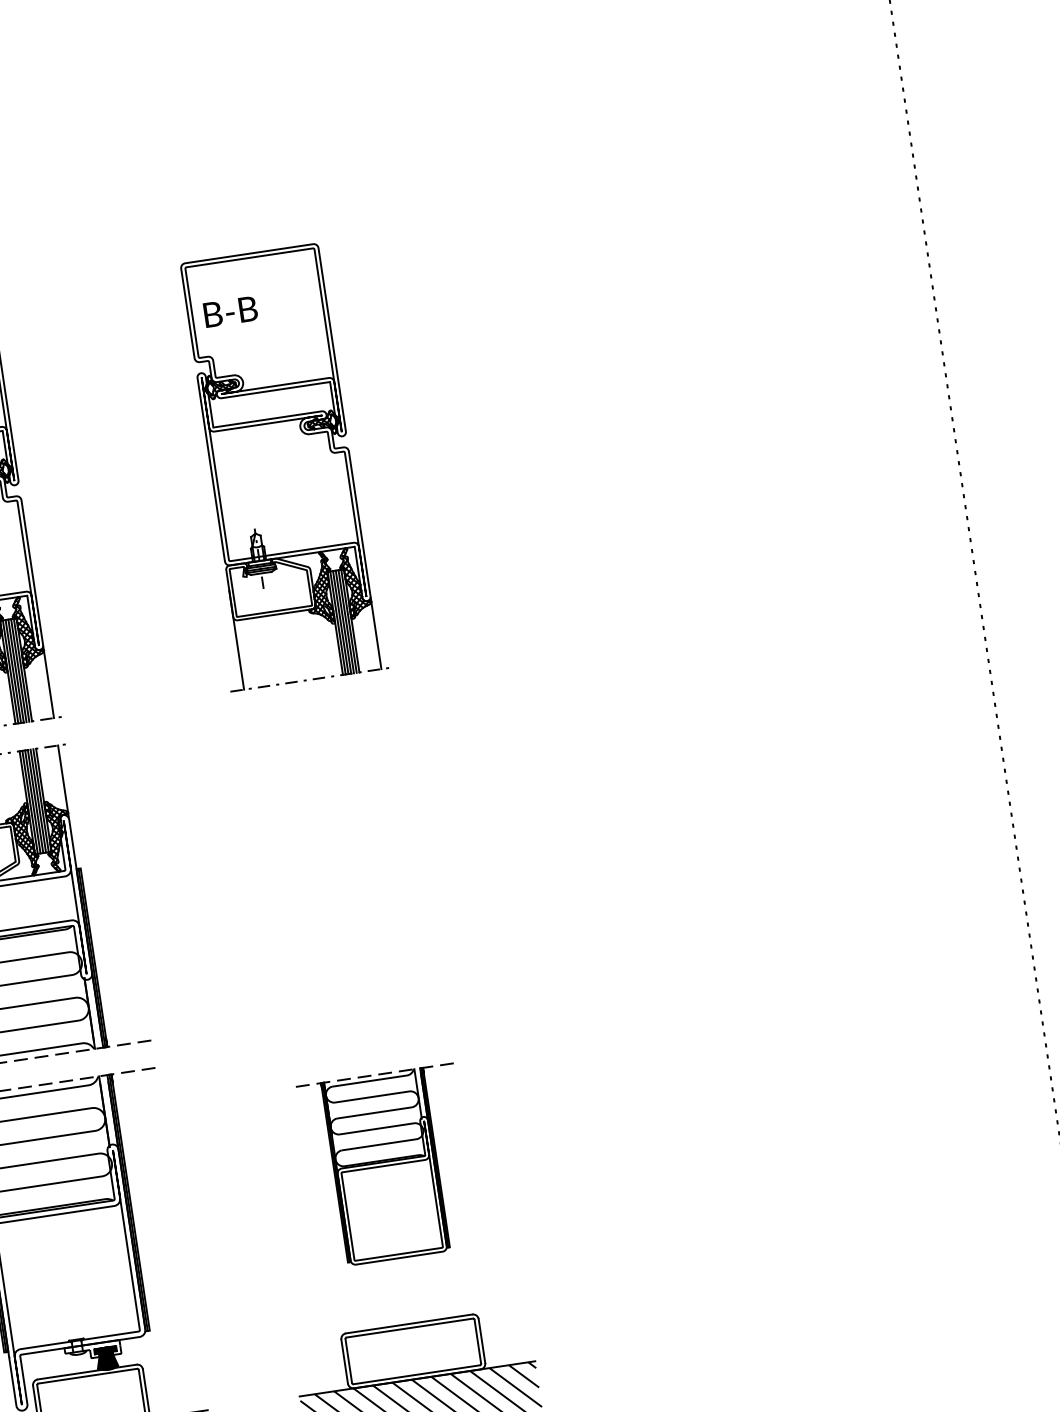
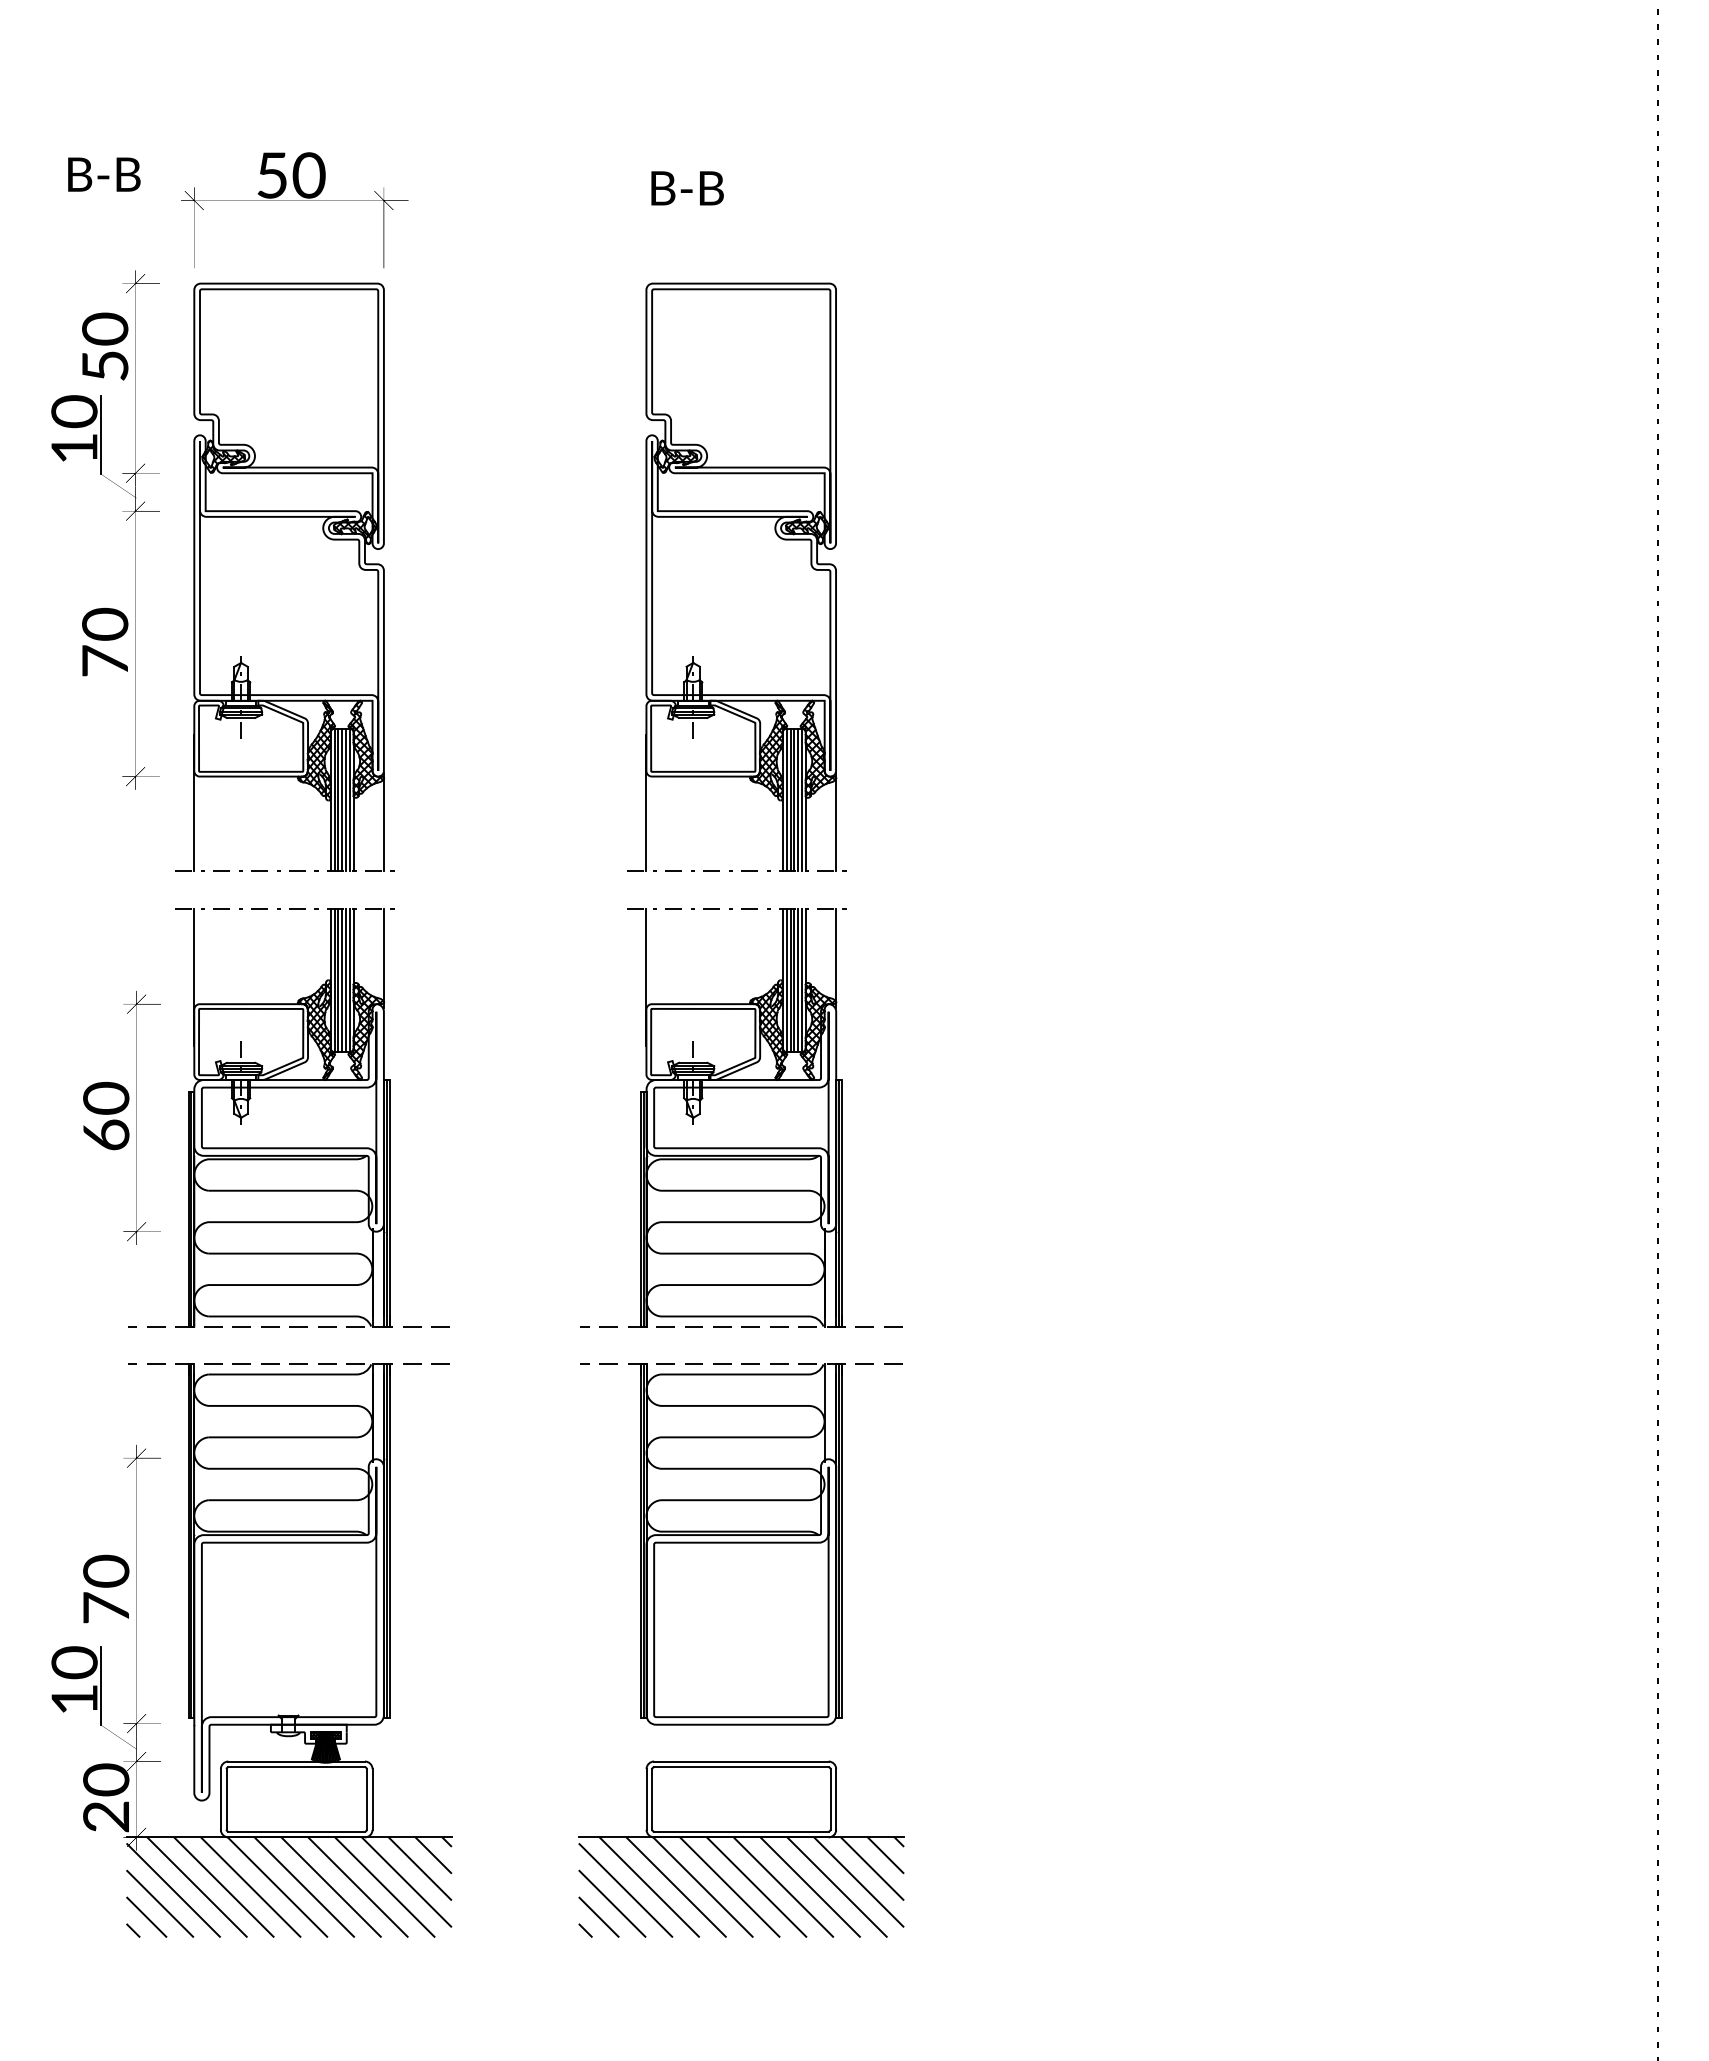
text: (230, 311) -> (687, 188), moved
part: (339, 857) -> (741, 1117), added
part: (385, 1166) -> (741, 1544), size x1.43

